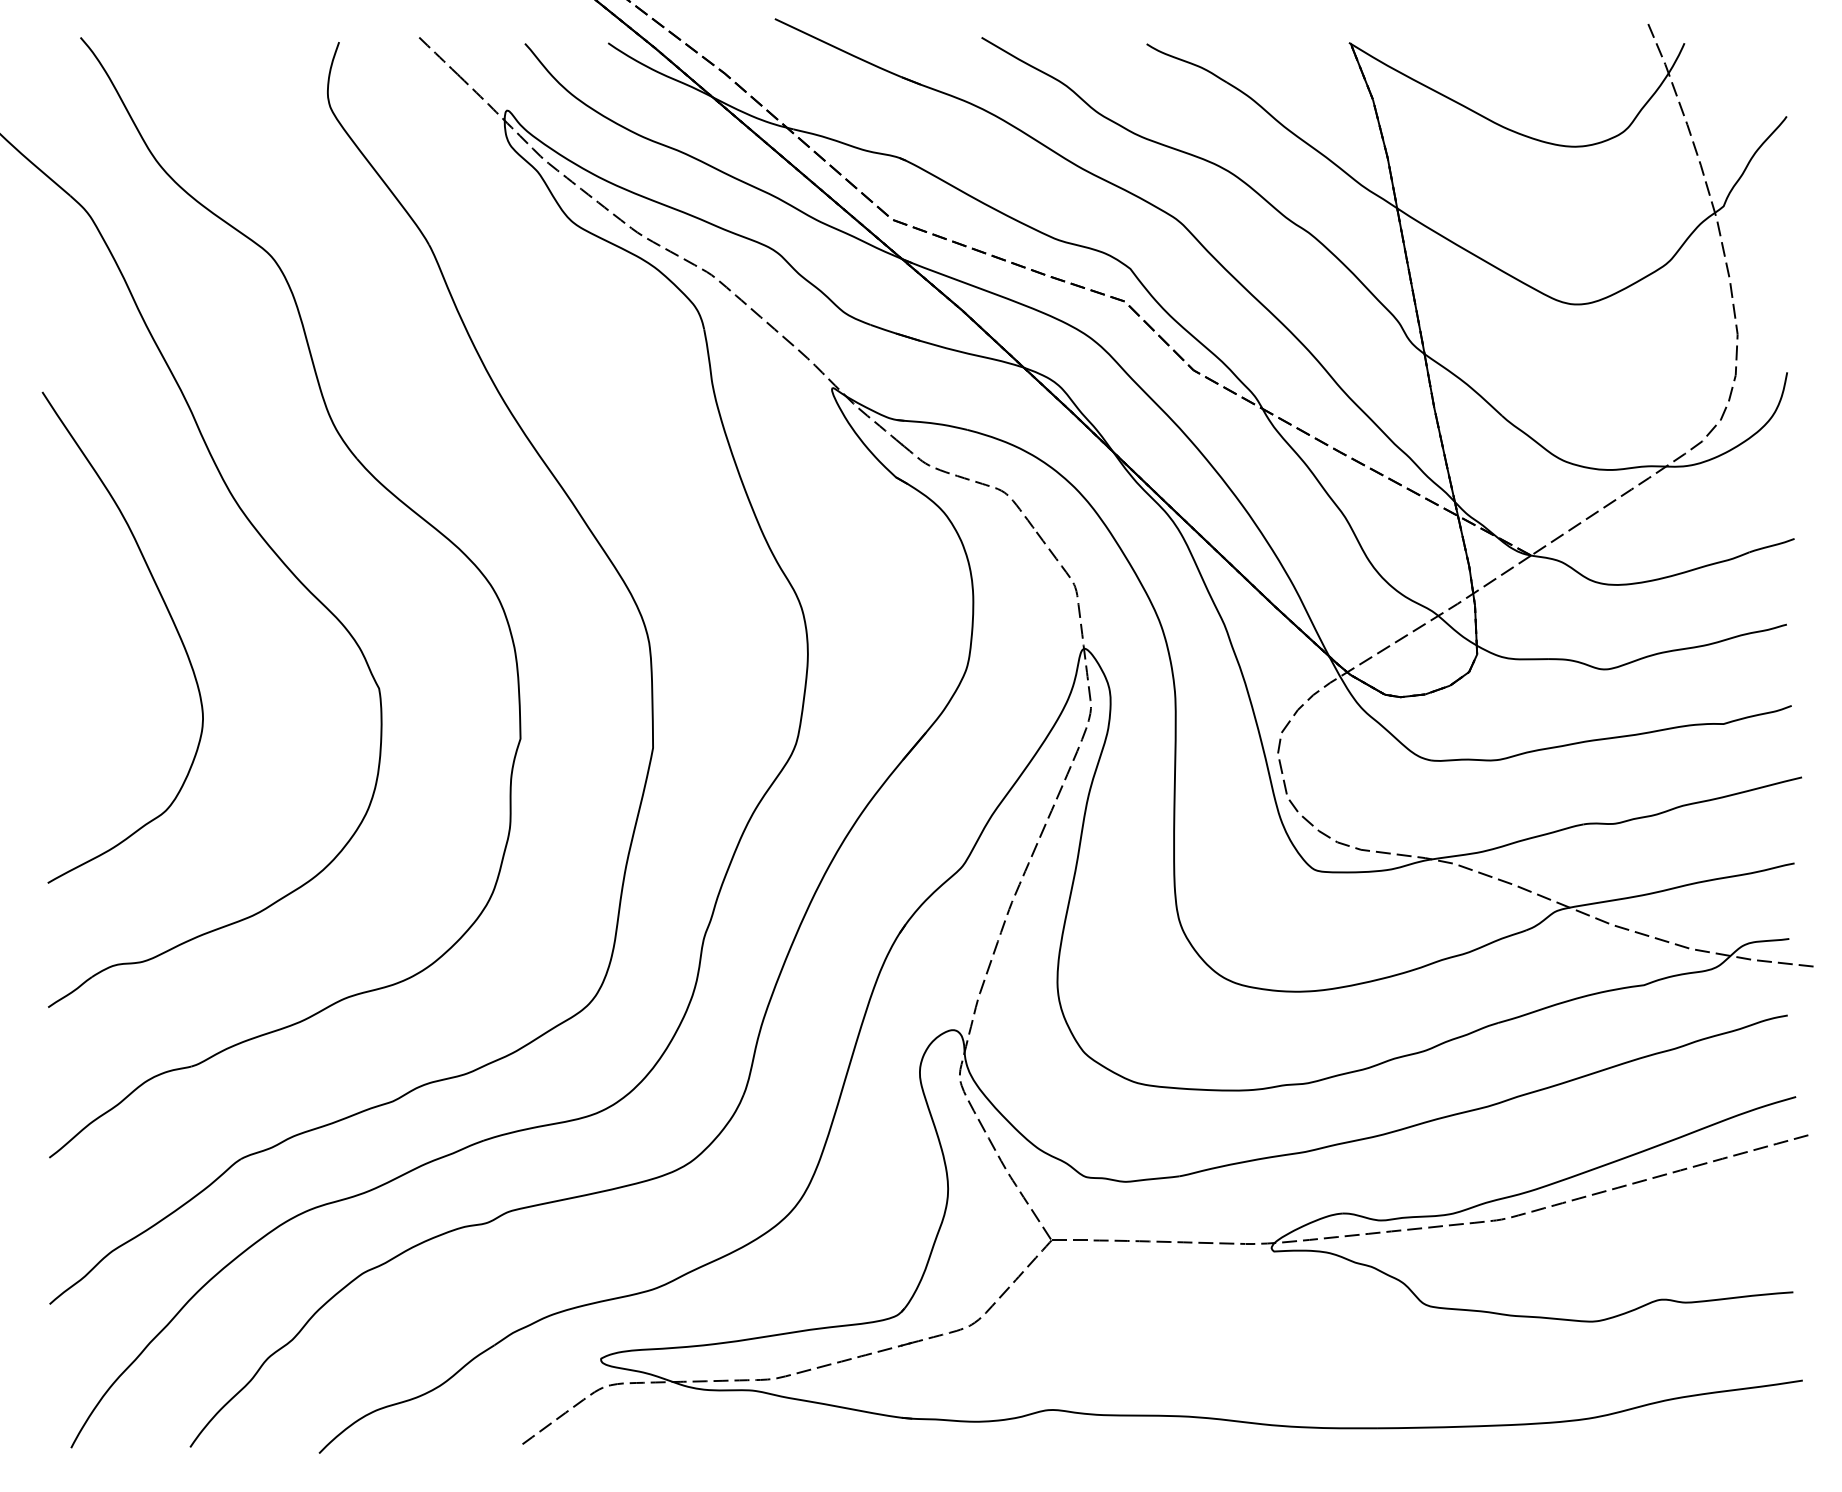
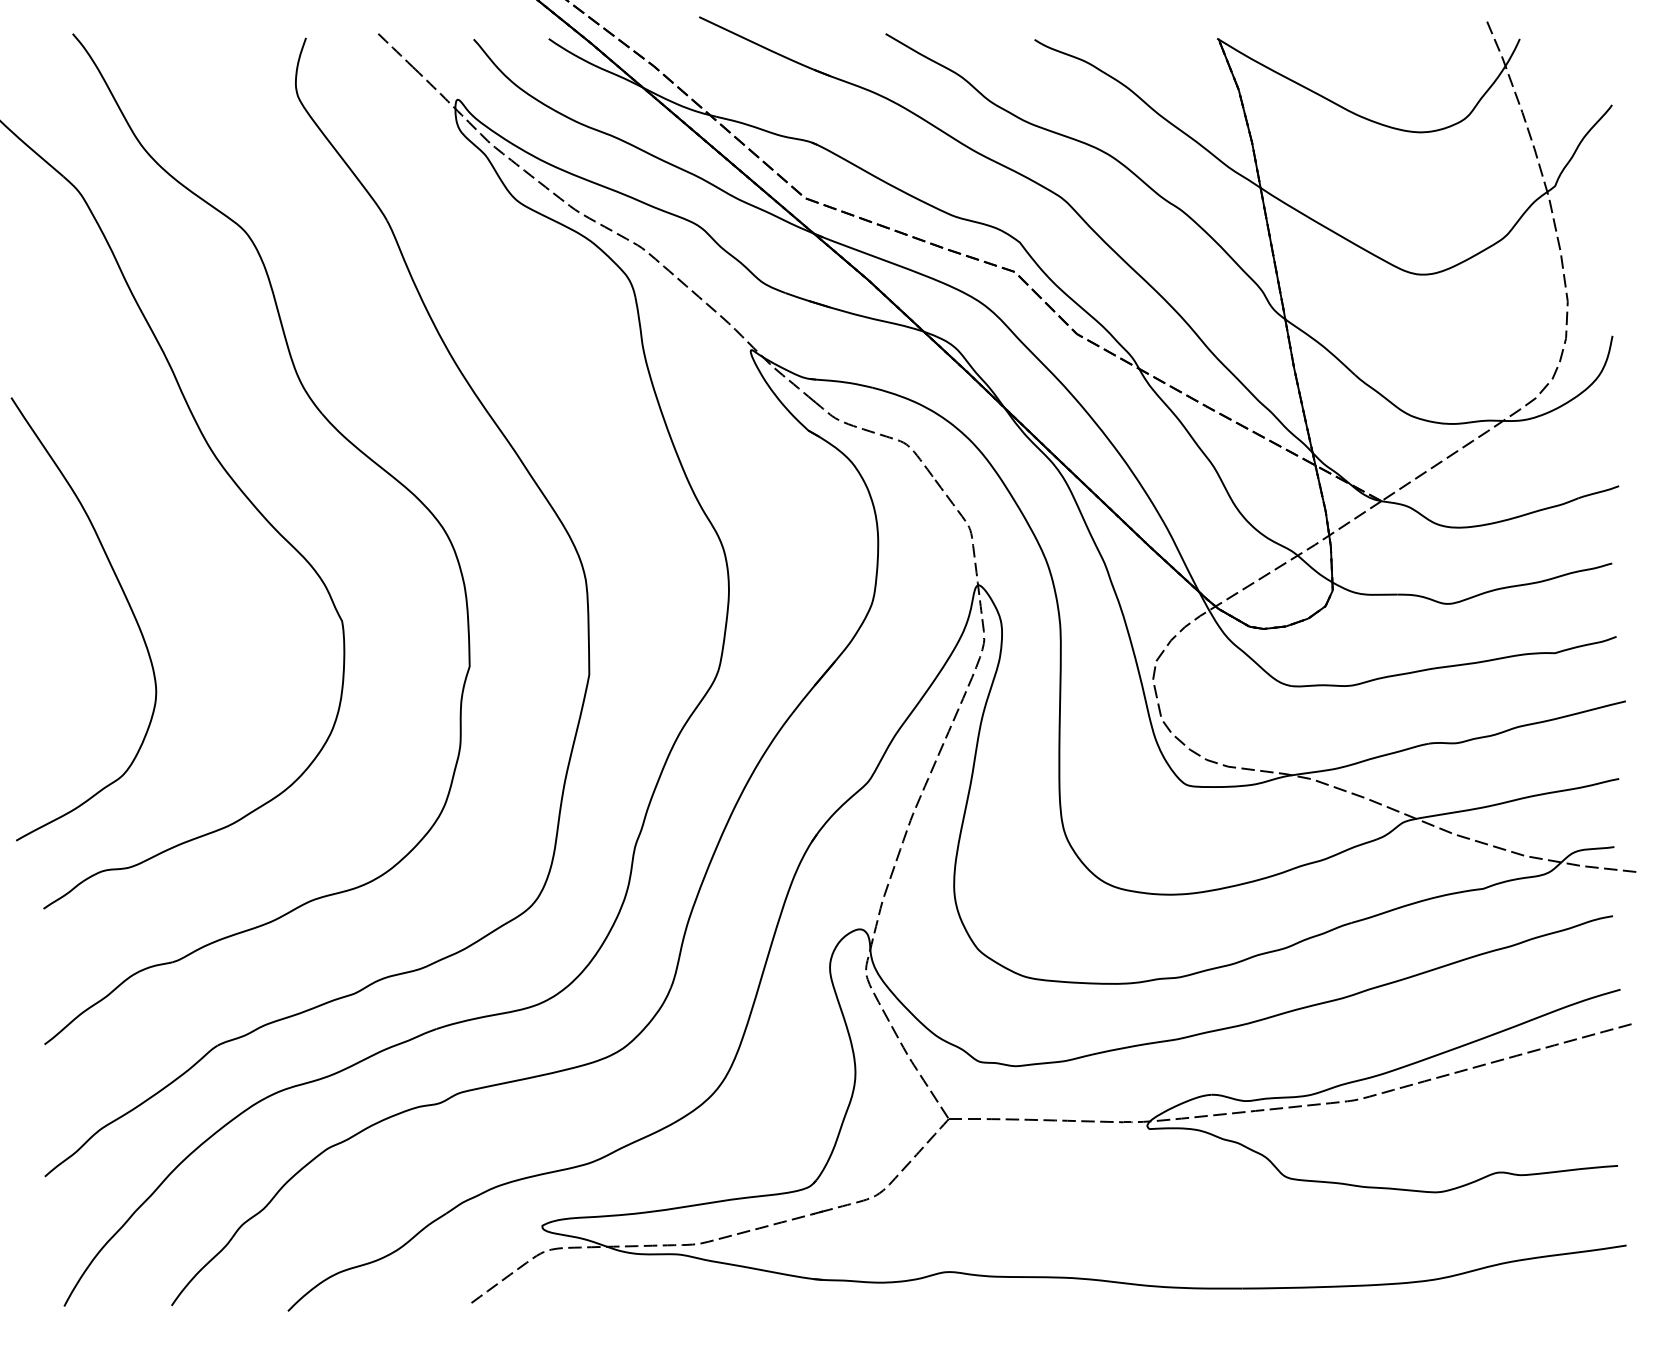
curve: (171, 620) -> (127, 603), moved

